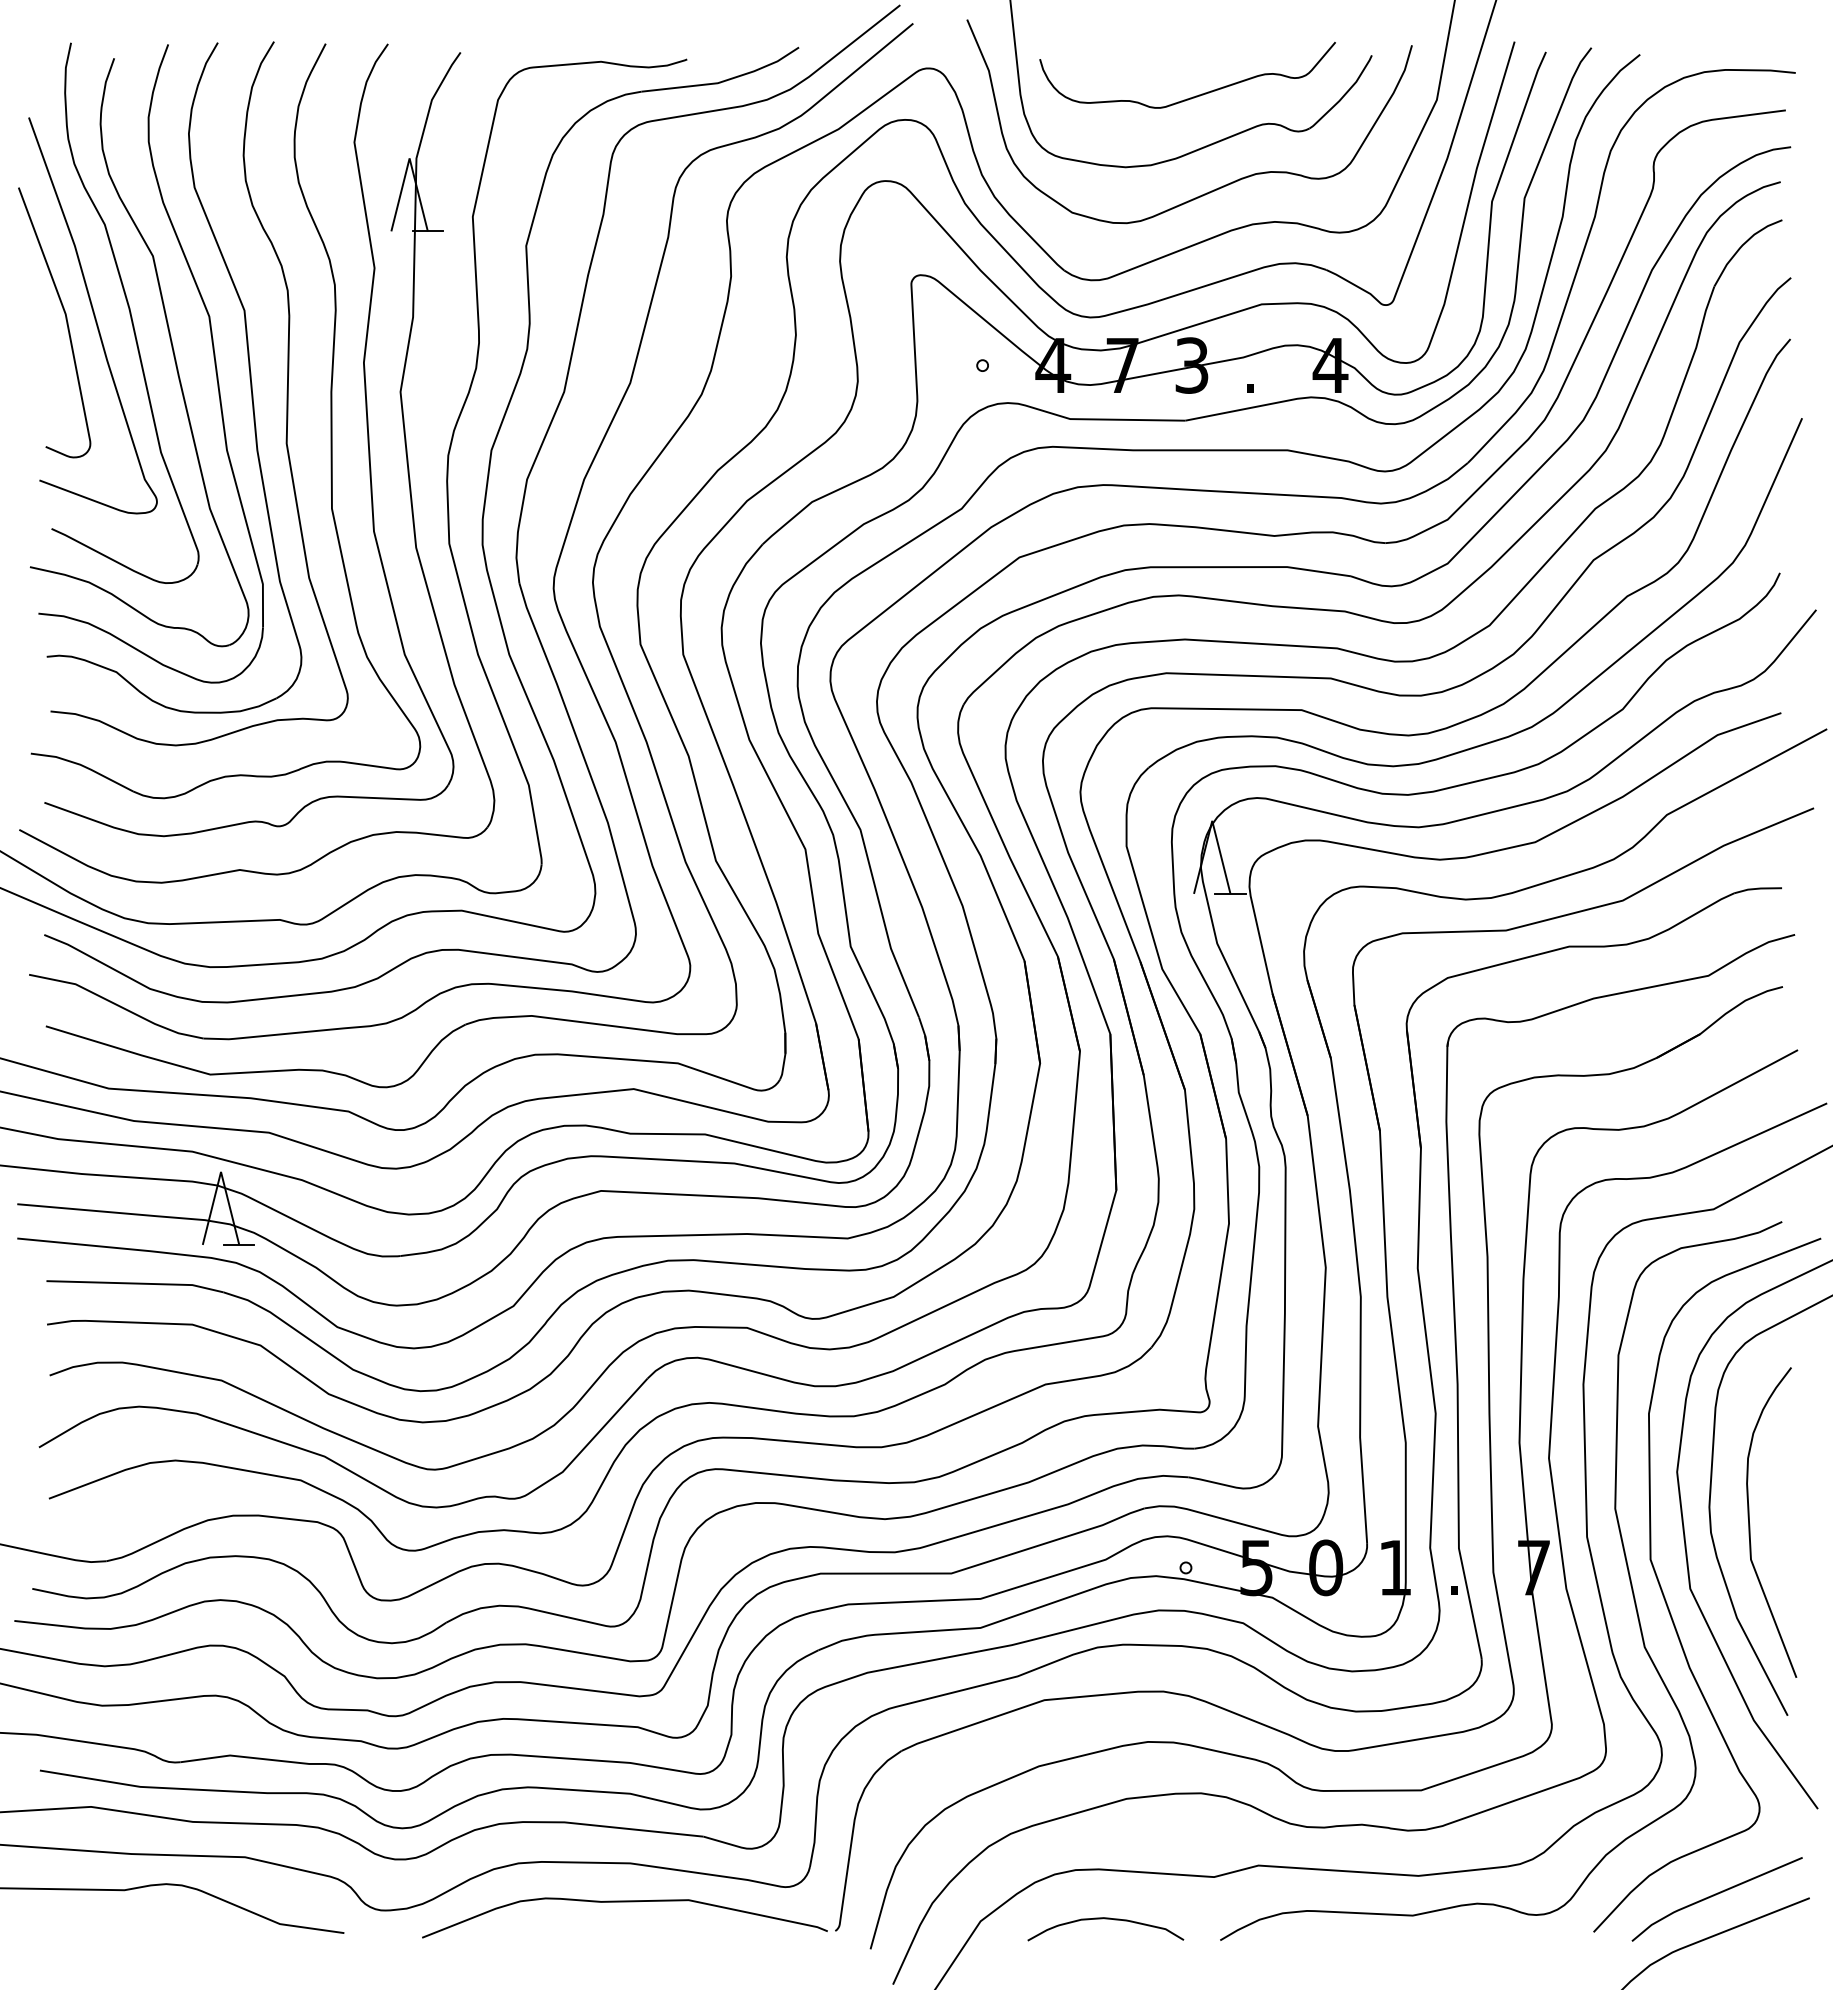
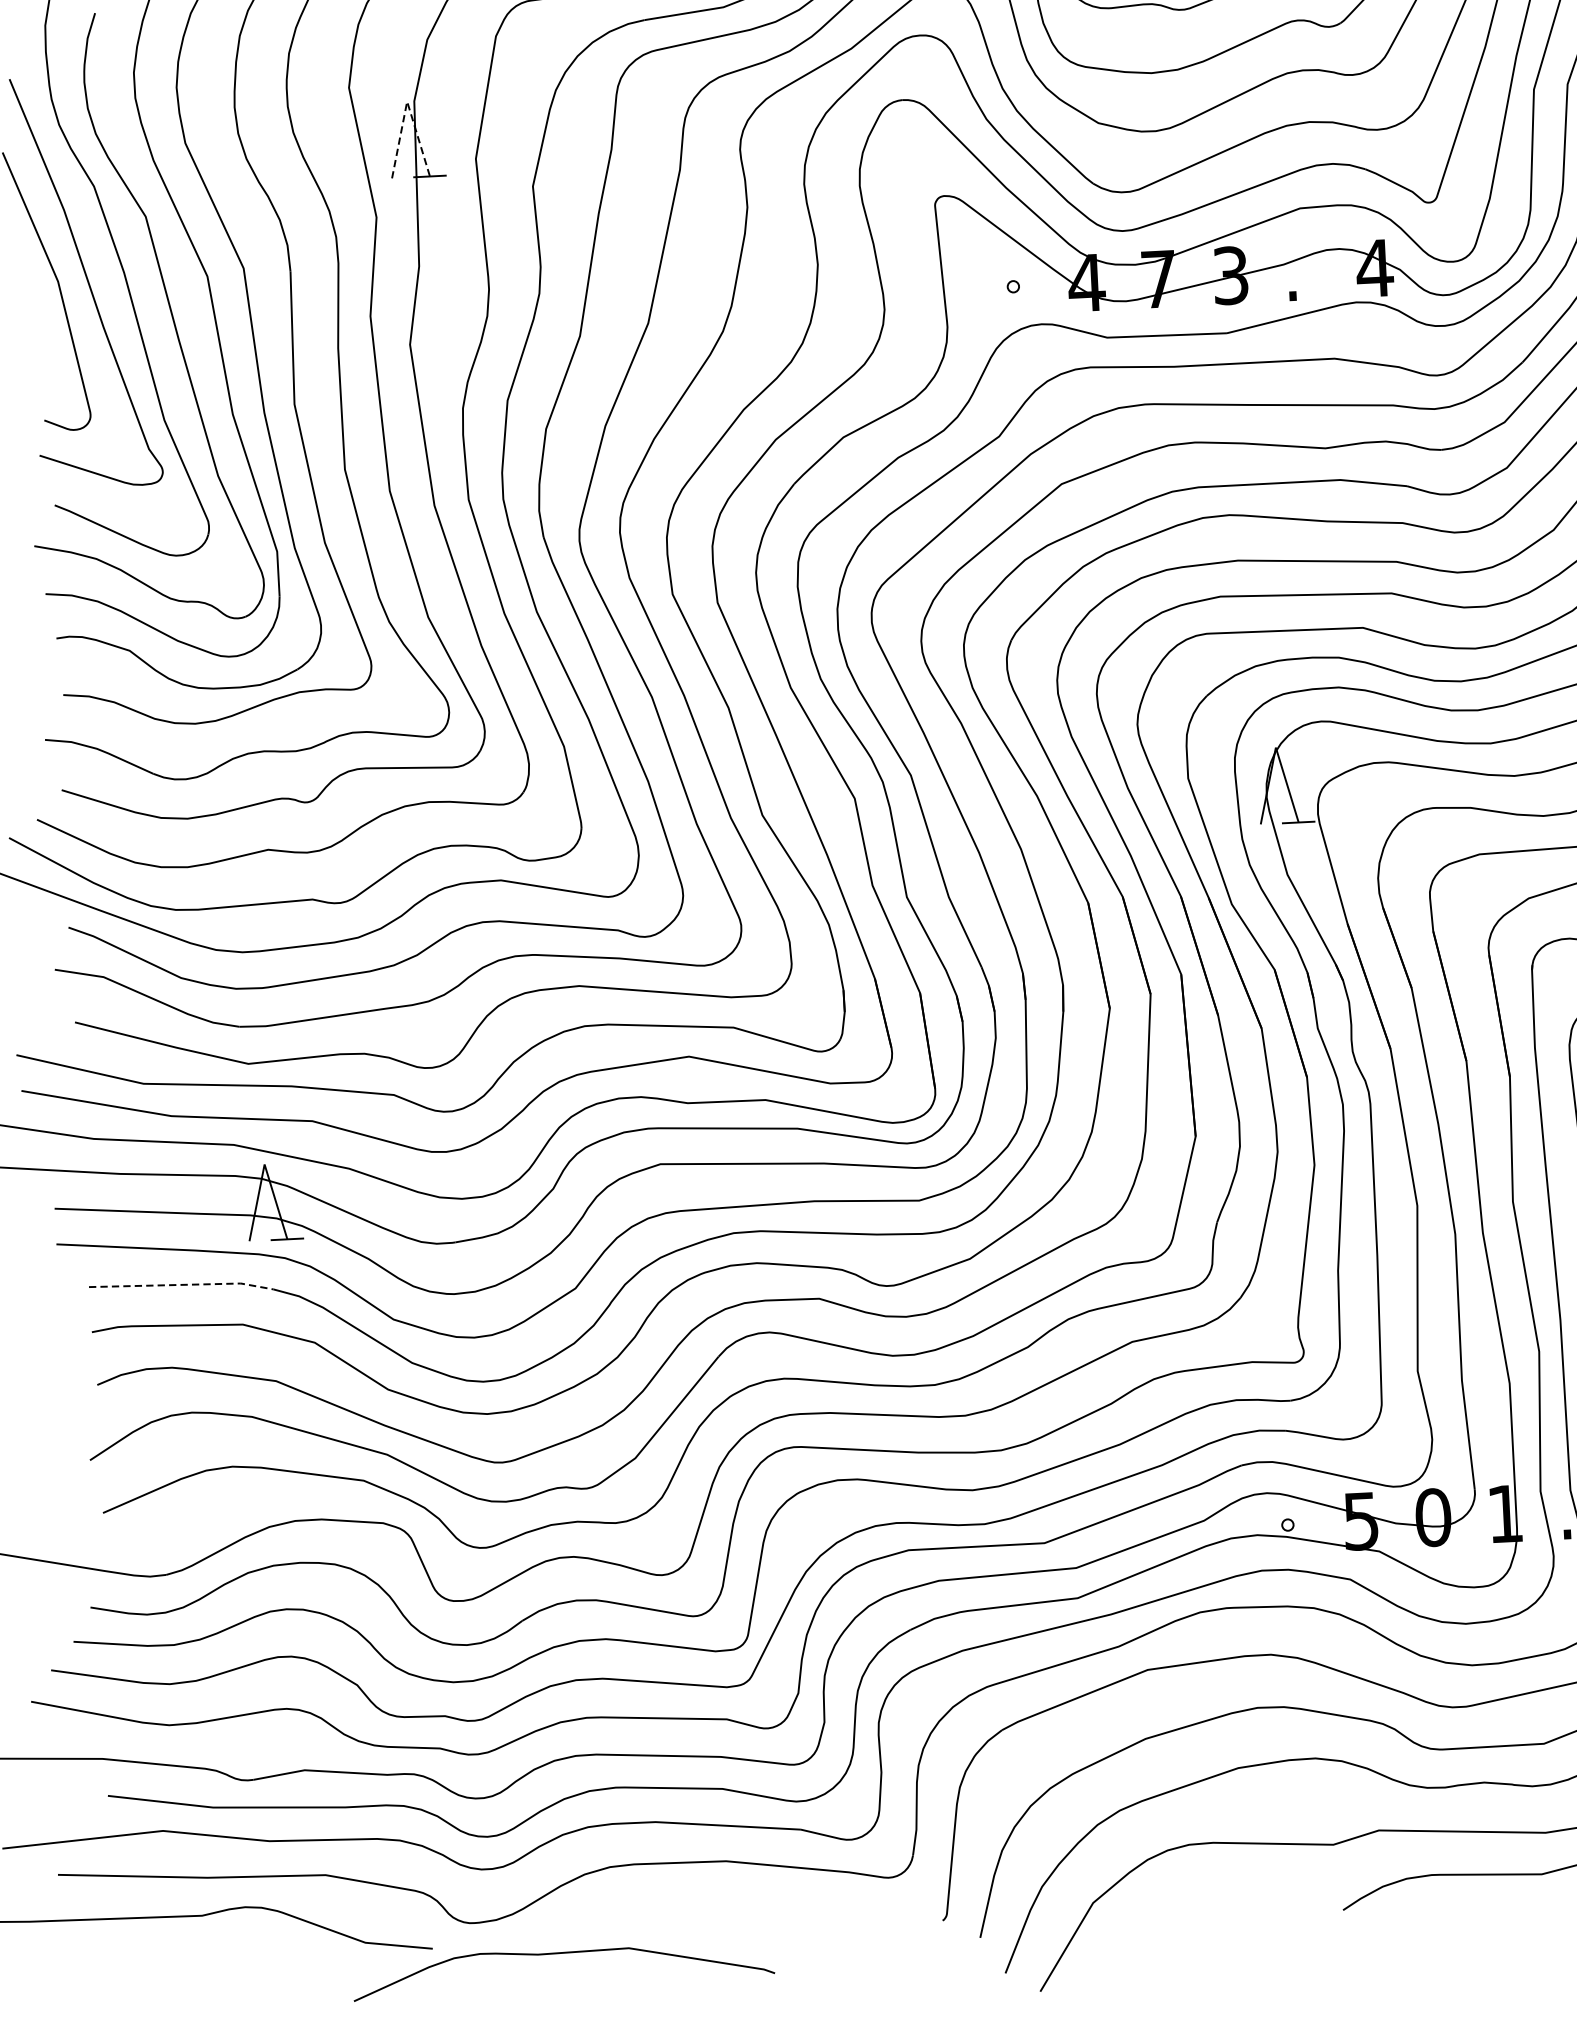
line: (409, 158) -> (407, 101), solid -> dashed
line: (136, 1283) -> (182, 1284), solid -> dashed
curve: (624, 1902) -> (562, 1954), moved
curve: (1105, 1919) -> (1222, 1894), removed

